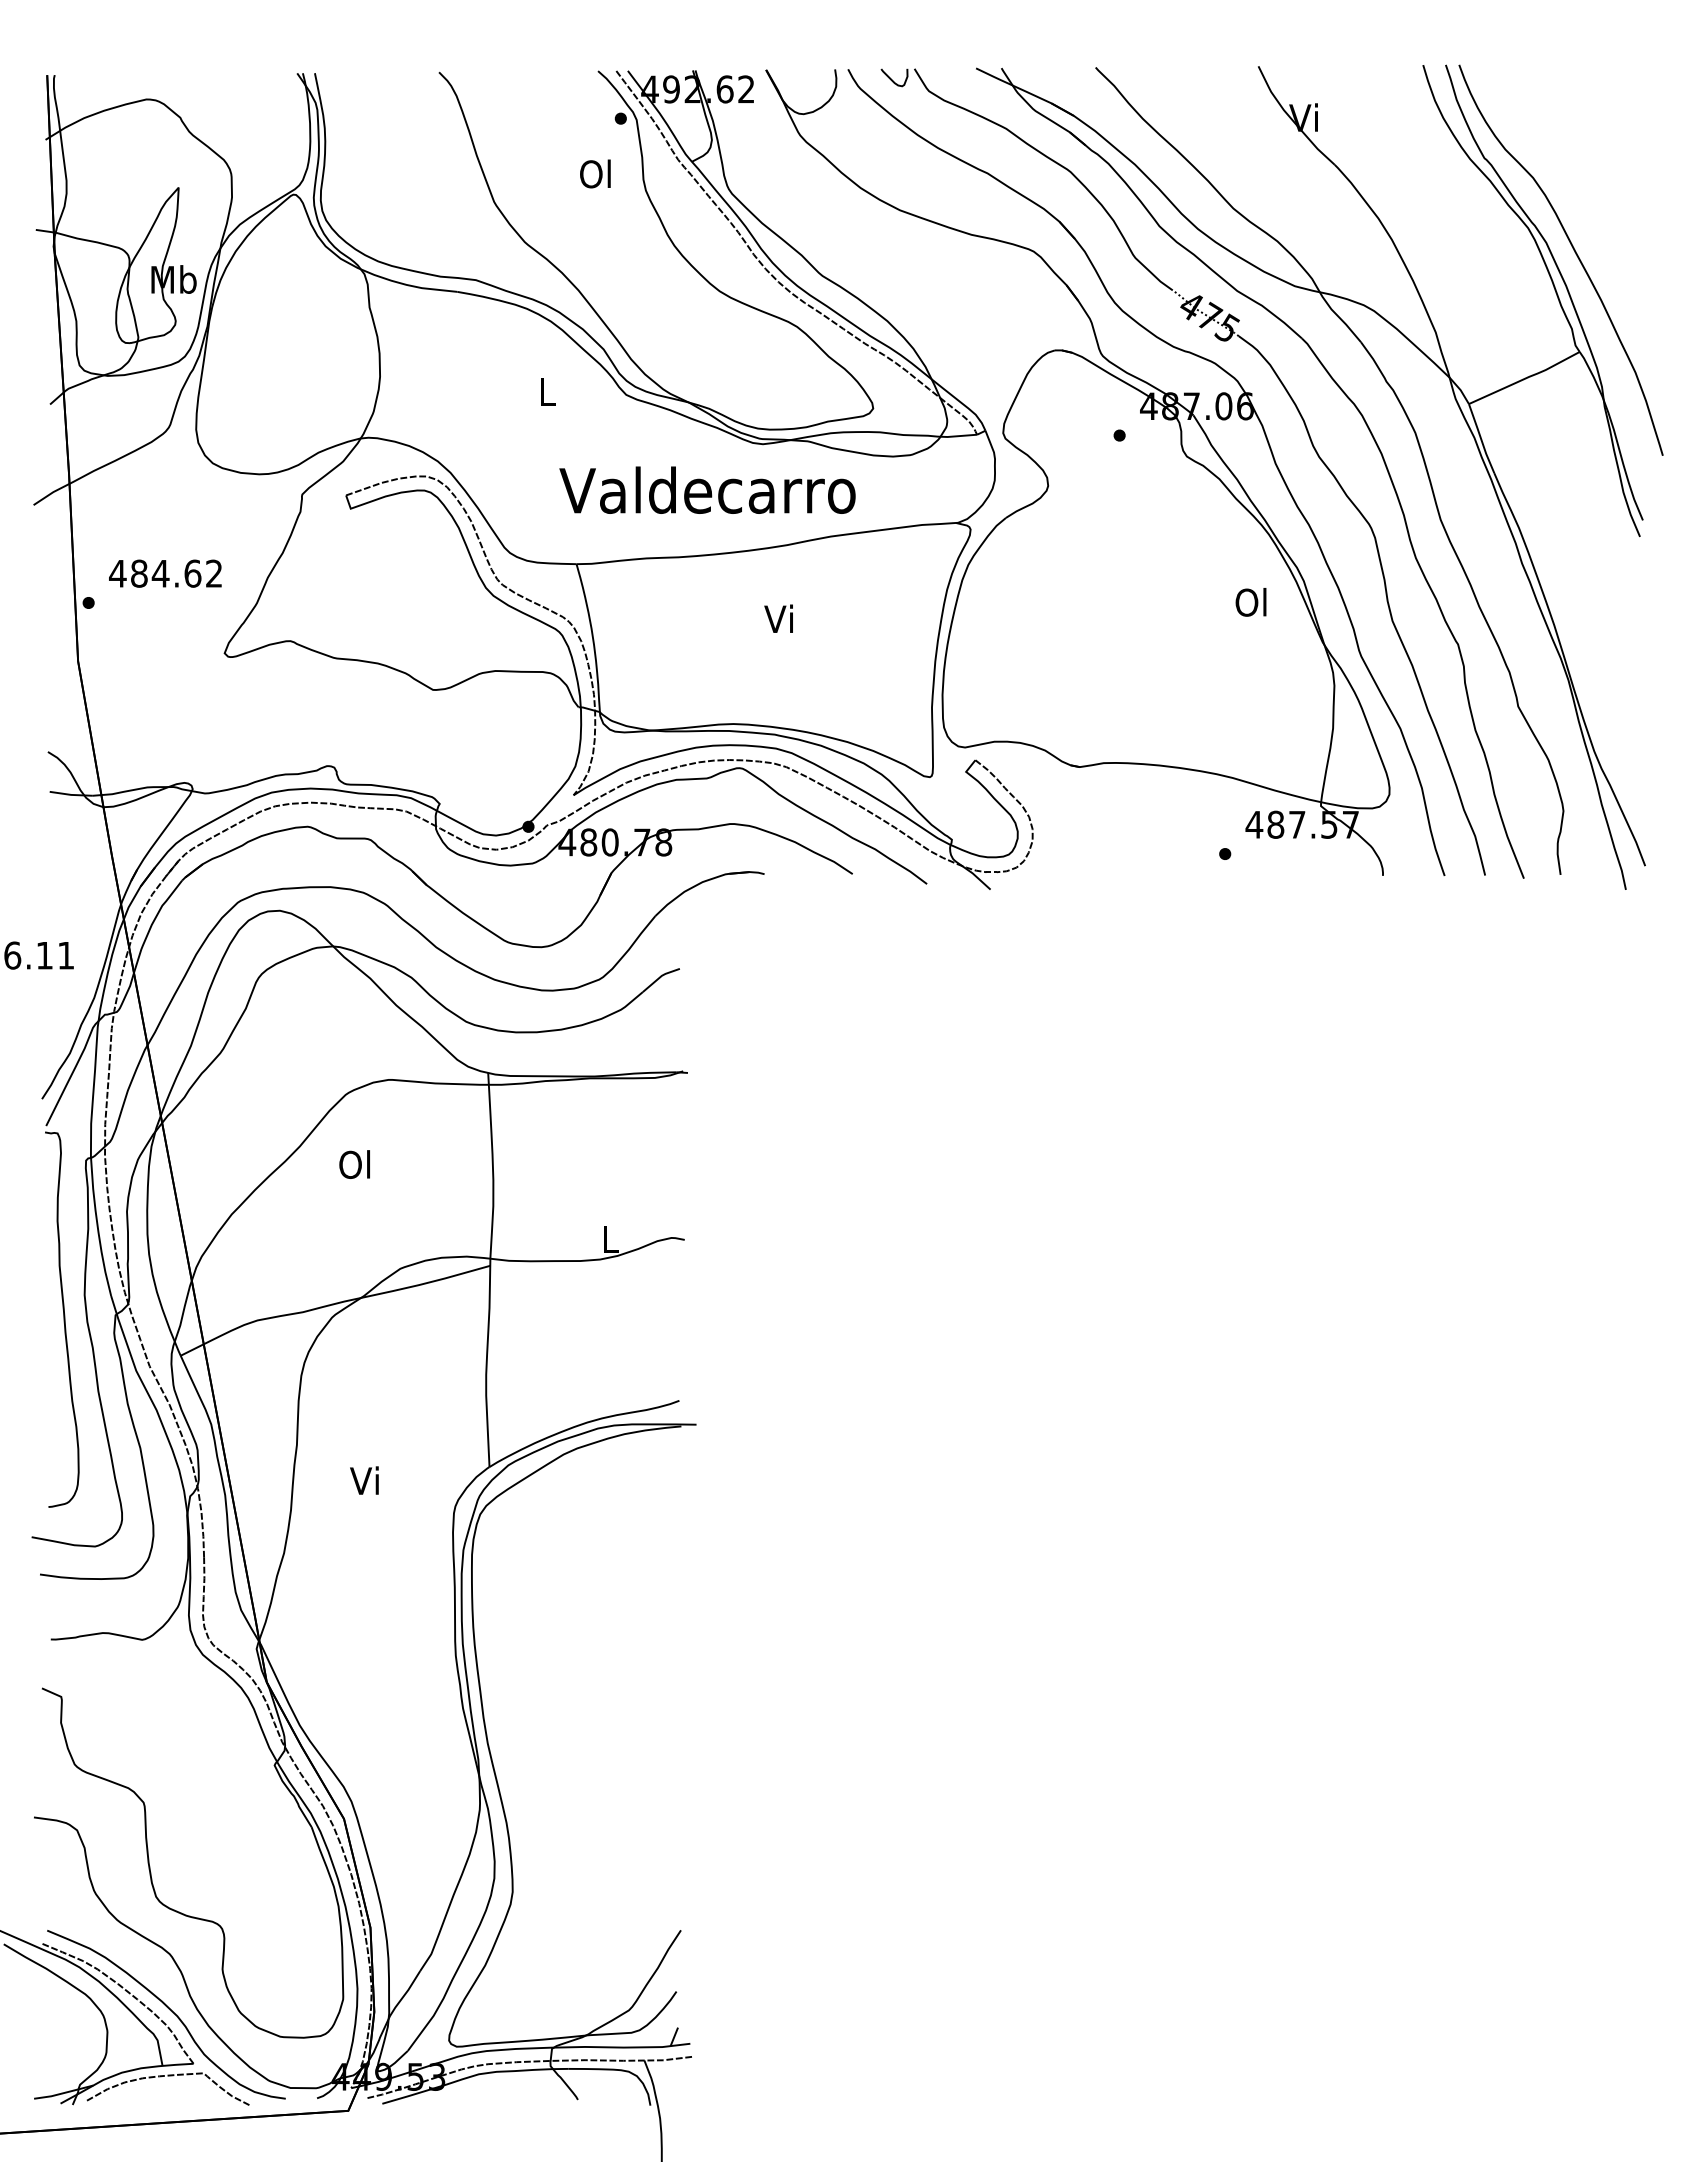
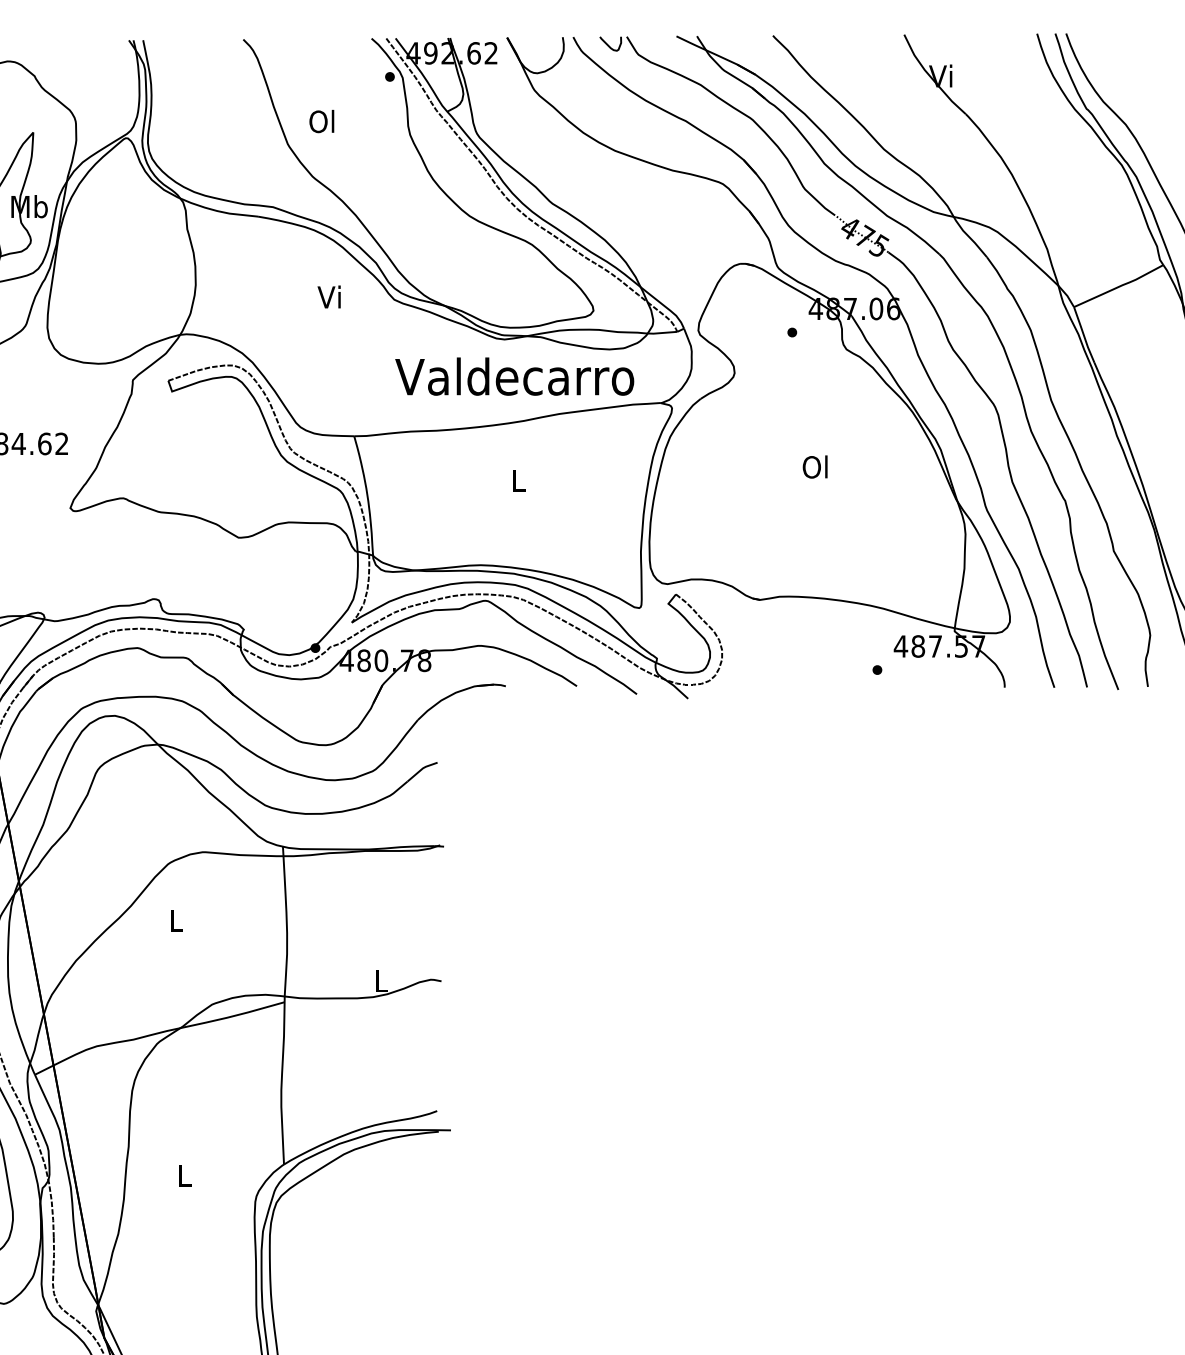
text: (595, 173) -> (321, 121), moved
text: (545, 391) -> (329, 296), L -> Vi
text: (707, 489) -> (514, 376), moved
text: (1250, 602) -> (814, 467), moved
text: (778, 618) -> (517, 480), Vi -> L
text: (354, 1164) -> (175, 920), Ol -> L
text: (364, 1480) -> (183, 1175), Vi -> L

